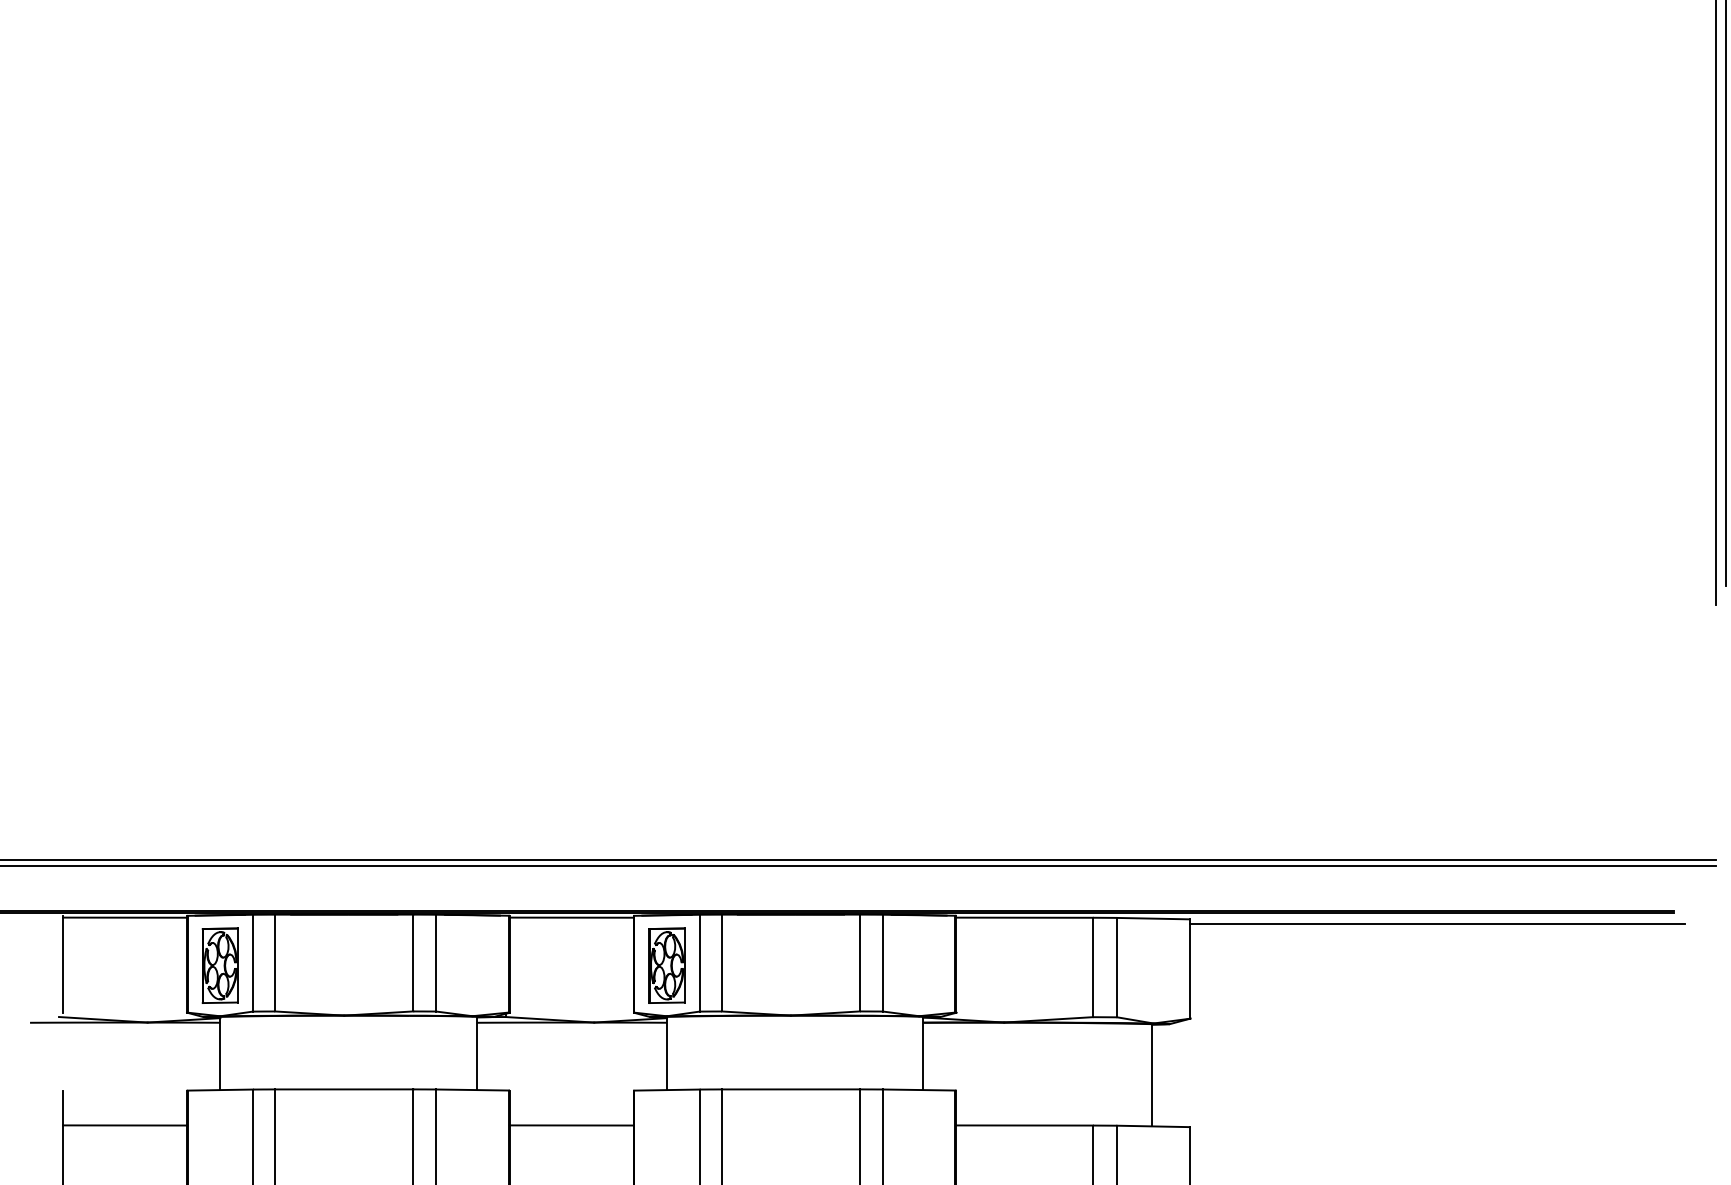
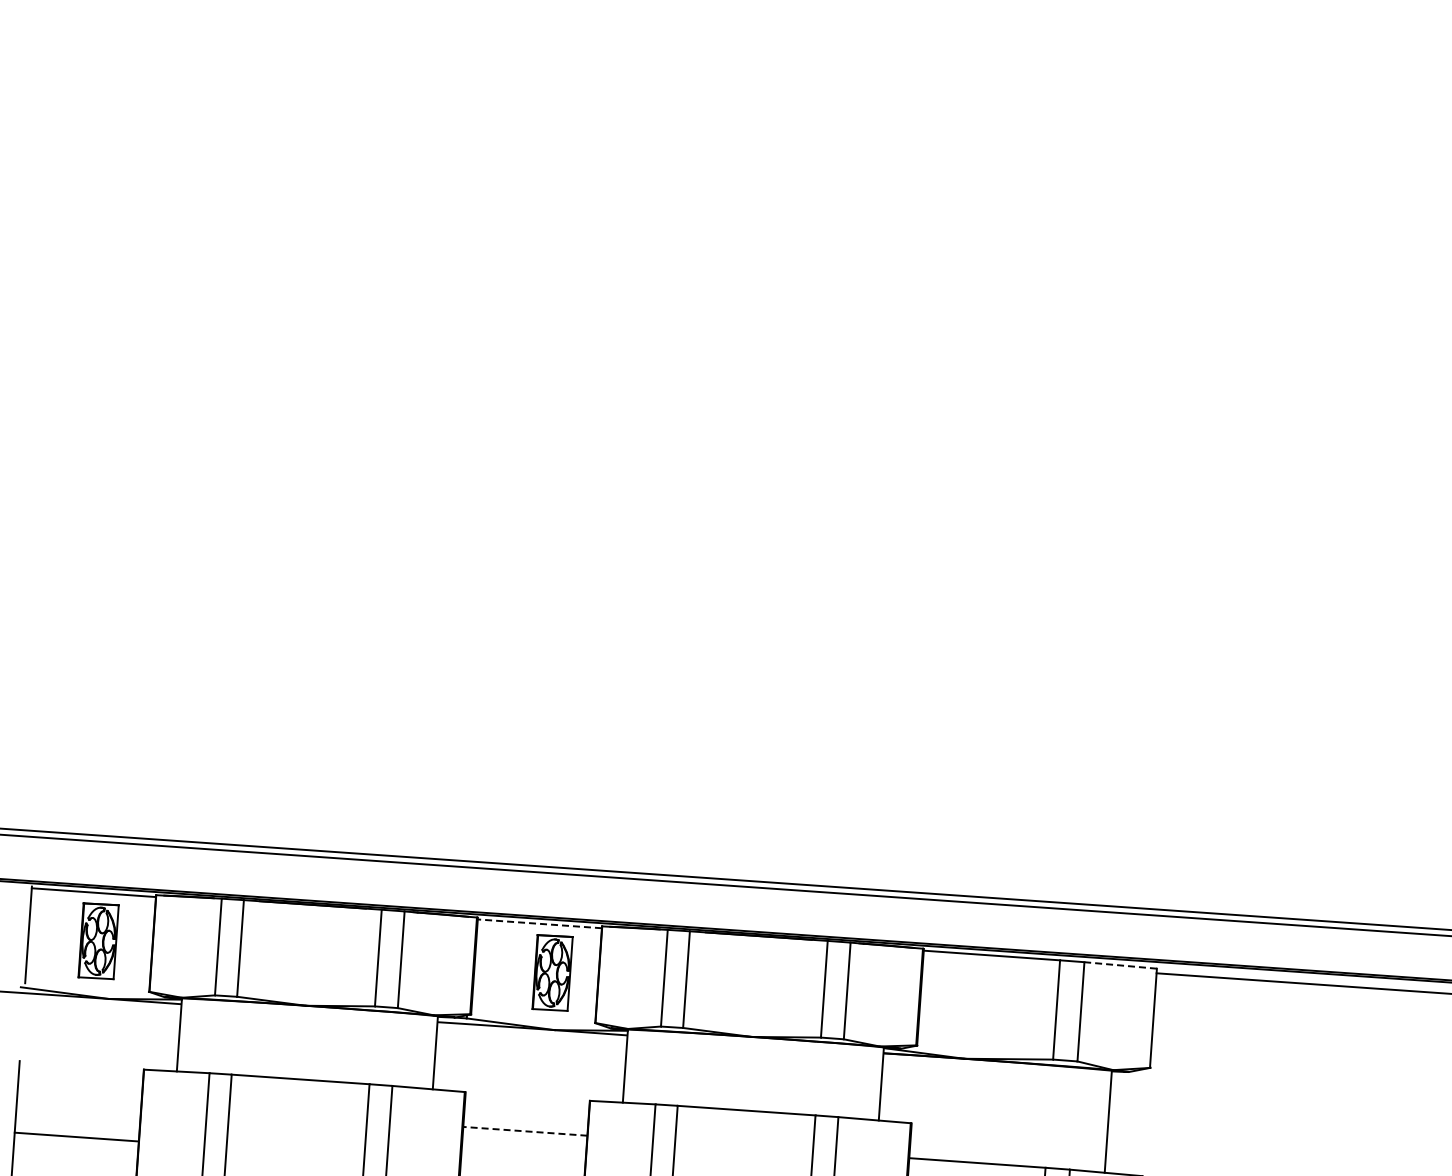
line: (571, 917) -> (539, 923), solid -> dashed
line: (1153, 918) -> (1120, 965), solid -> dashed
part: (219, 965) -> (97, 940), moved
part: (666, 965) -> (552, 972), moved
line: (125, 1125) -> (77, 1137), moved
line: (571, 1125) -> (524, 1131), solid -> dashed

